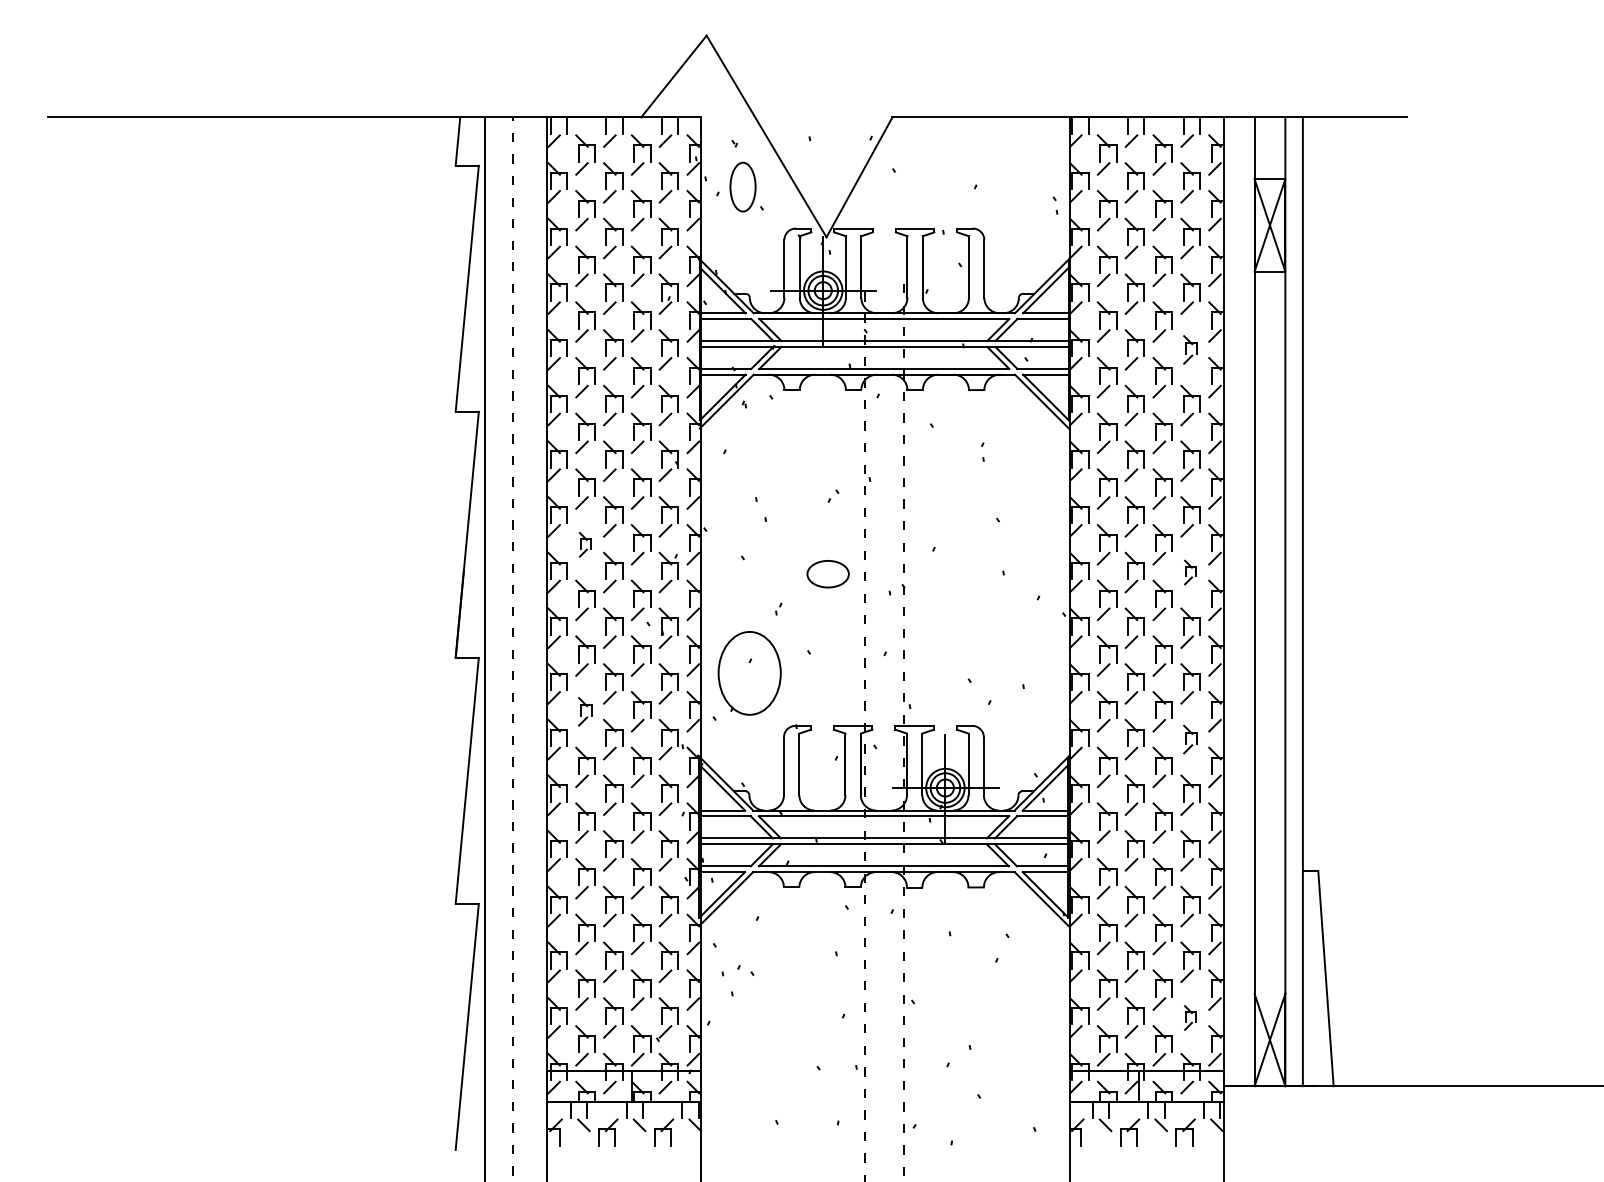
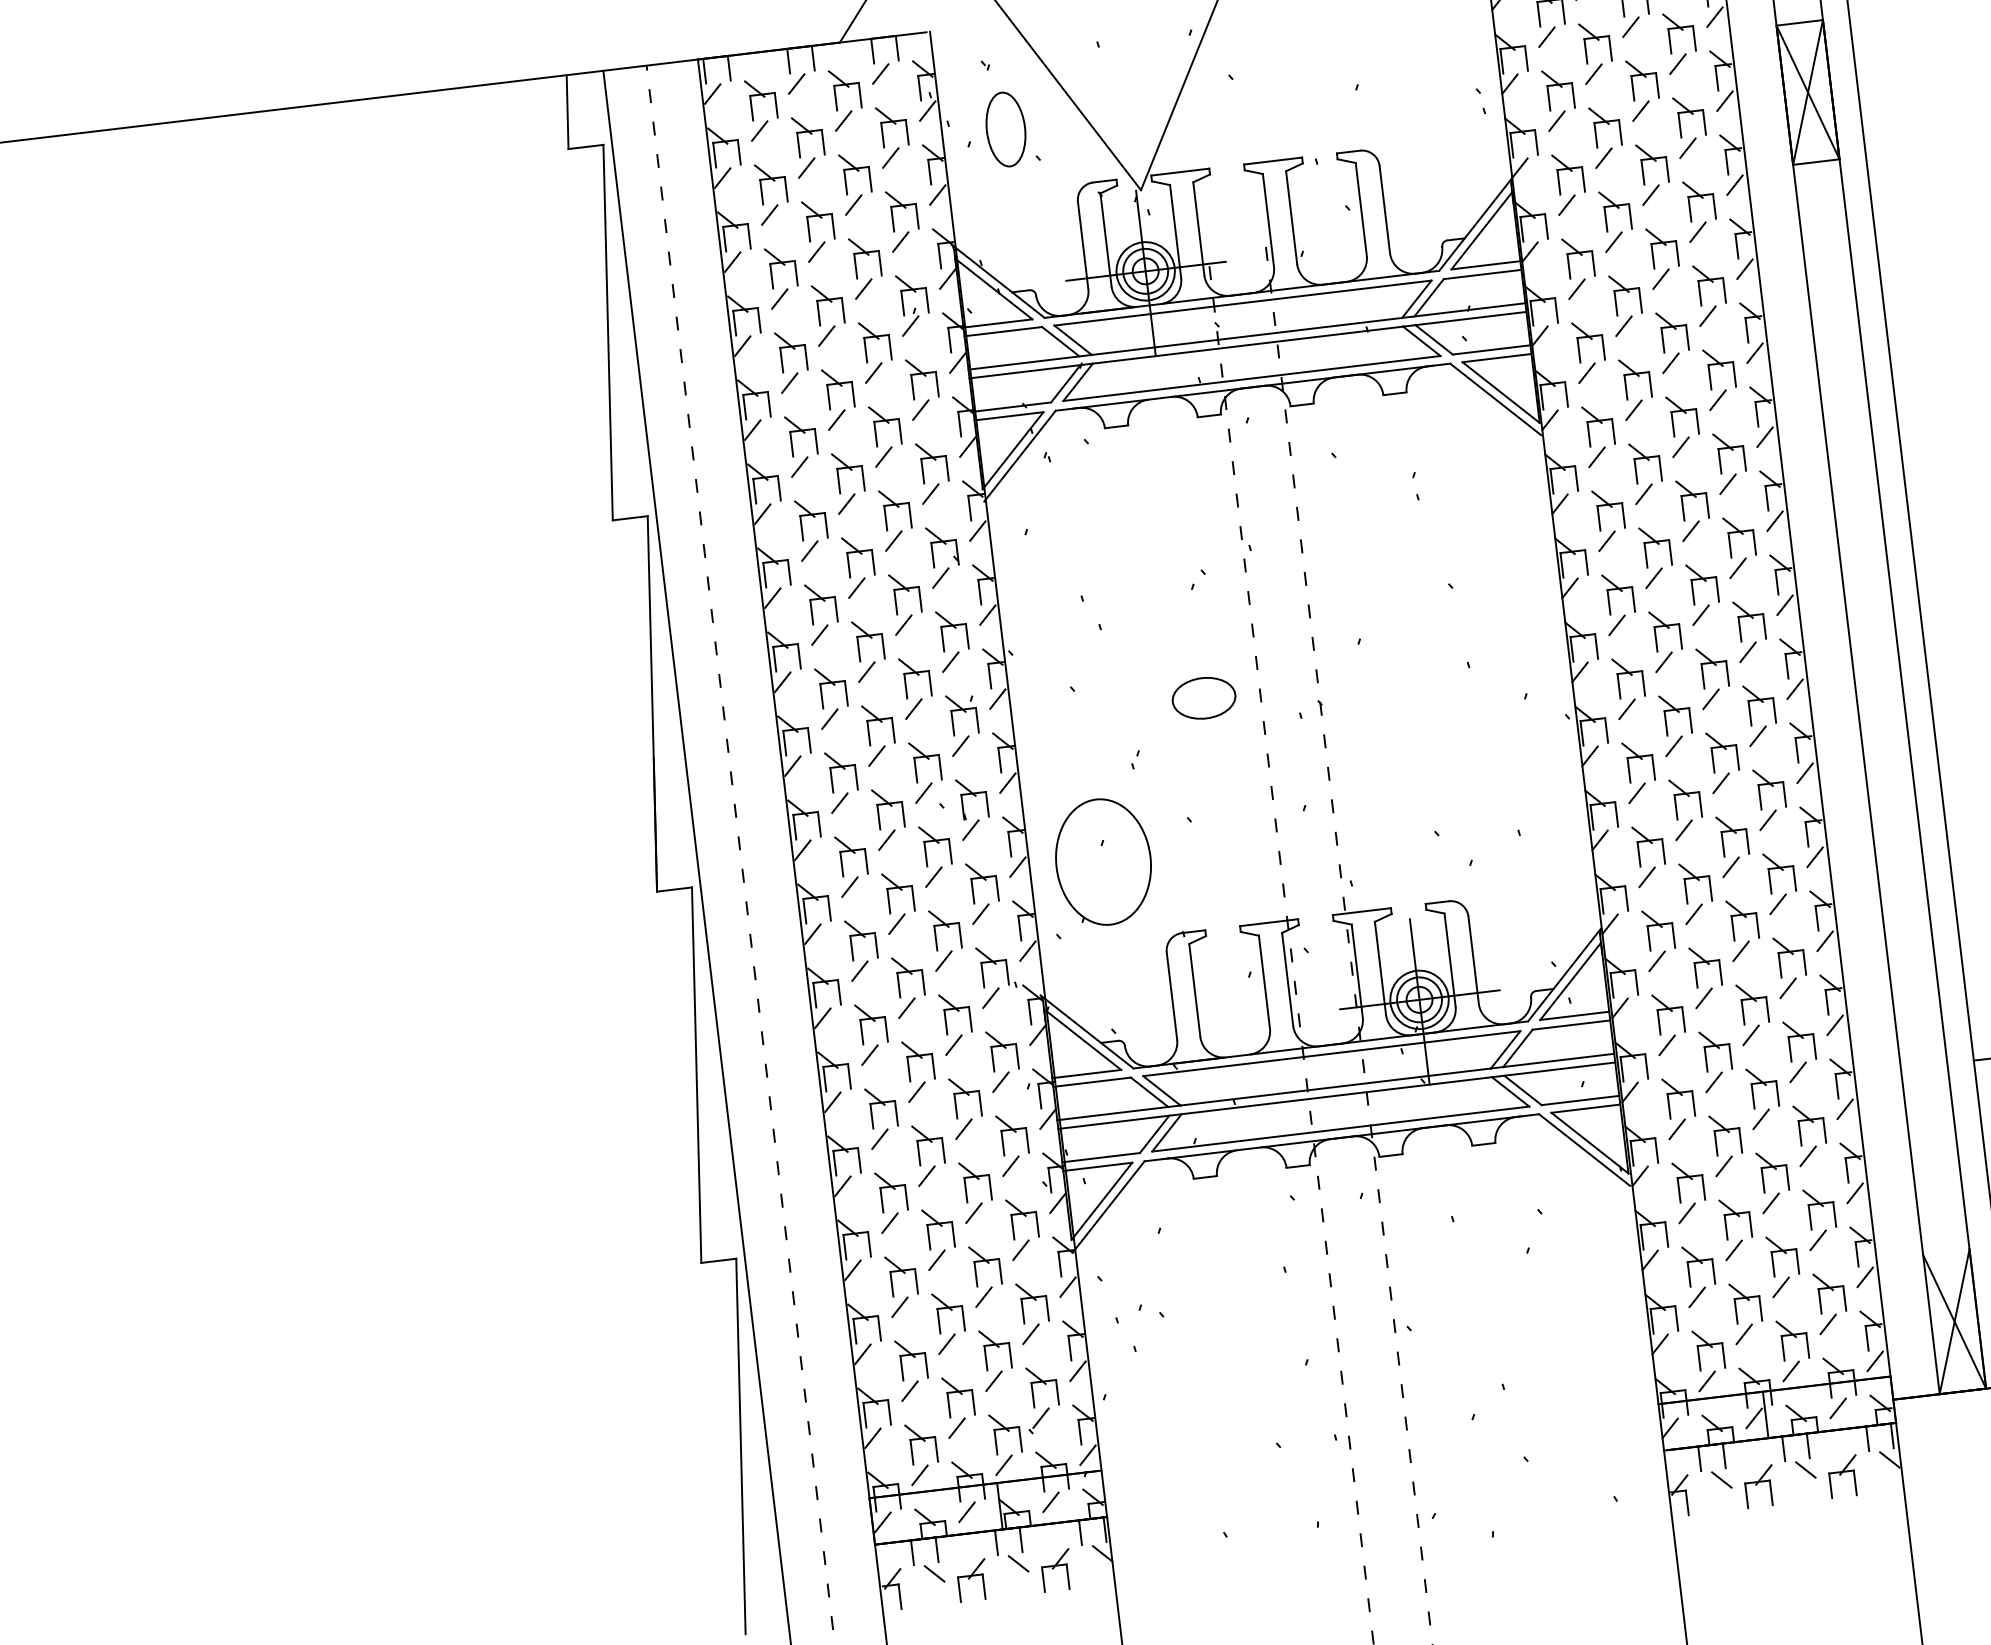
part: (1190, 349) -> (1710, 294), size x1.43
part: (585, 544) -> (832, 697), size x1.67
part: (1190, 572) -> (1750, 630), size x1.67
part: (585, 711) -> (862, 949), size x1.43
part: (1190, 739) -> (1780, 882), size x1.43
part: (1190, 1017) -> (1830, 1302), size x1.67

